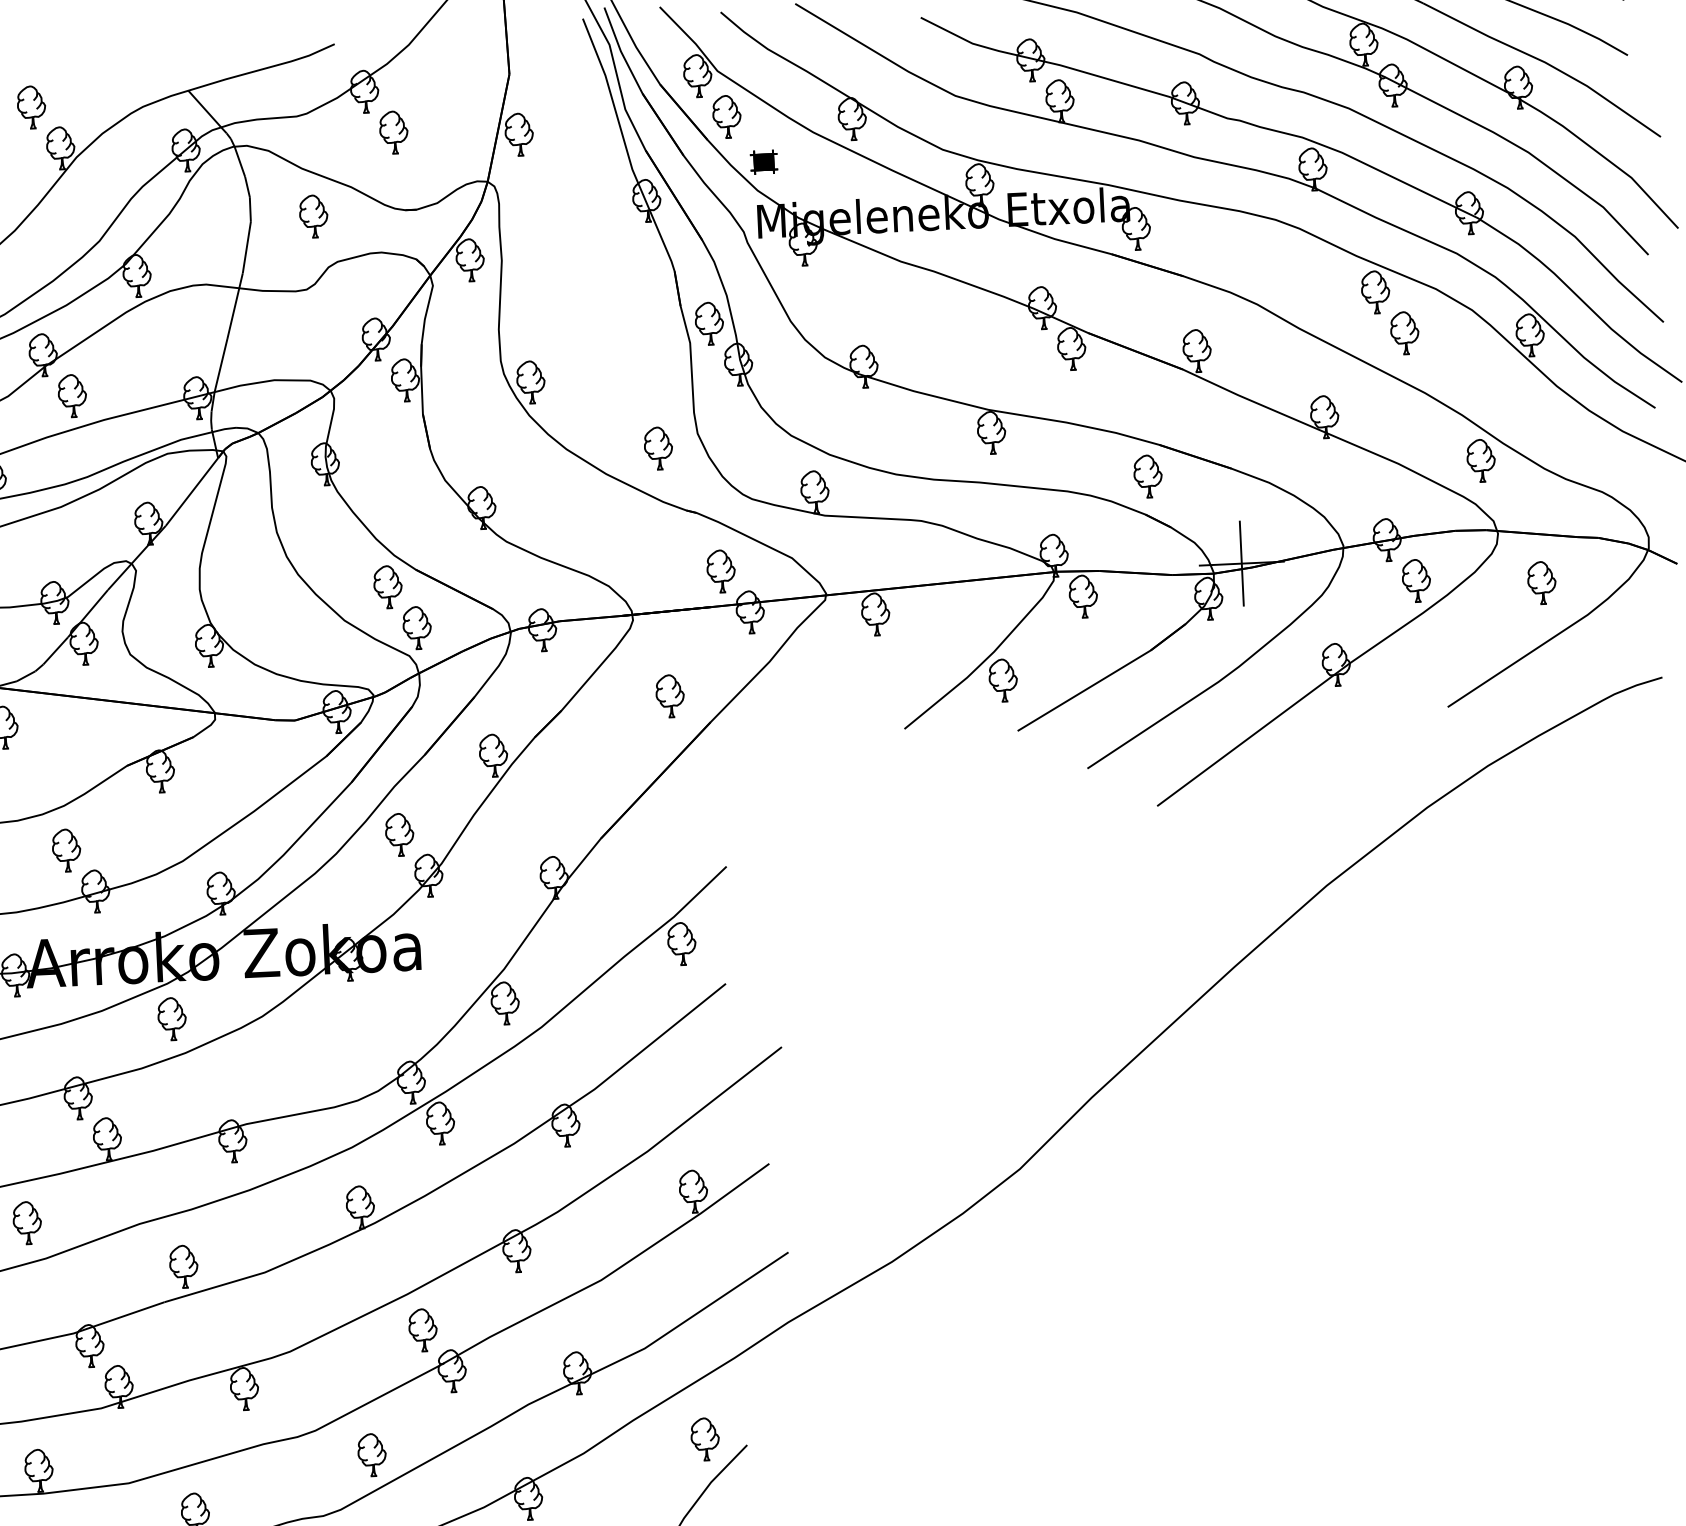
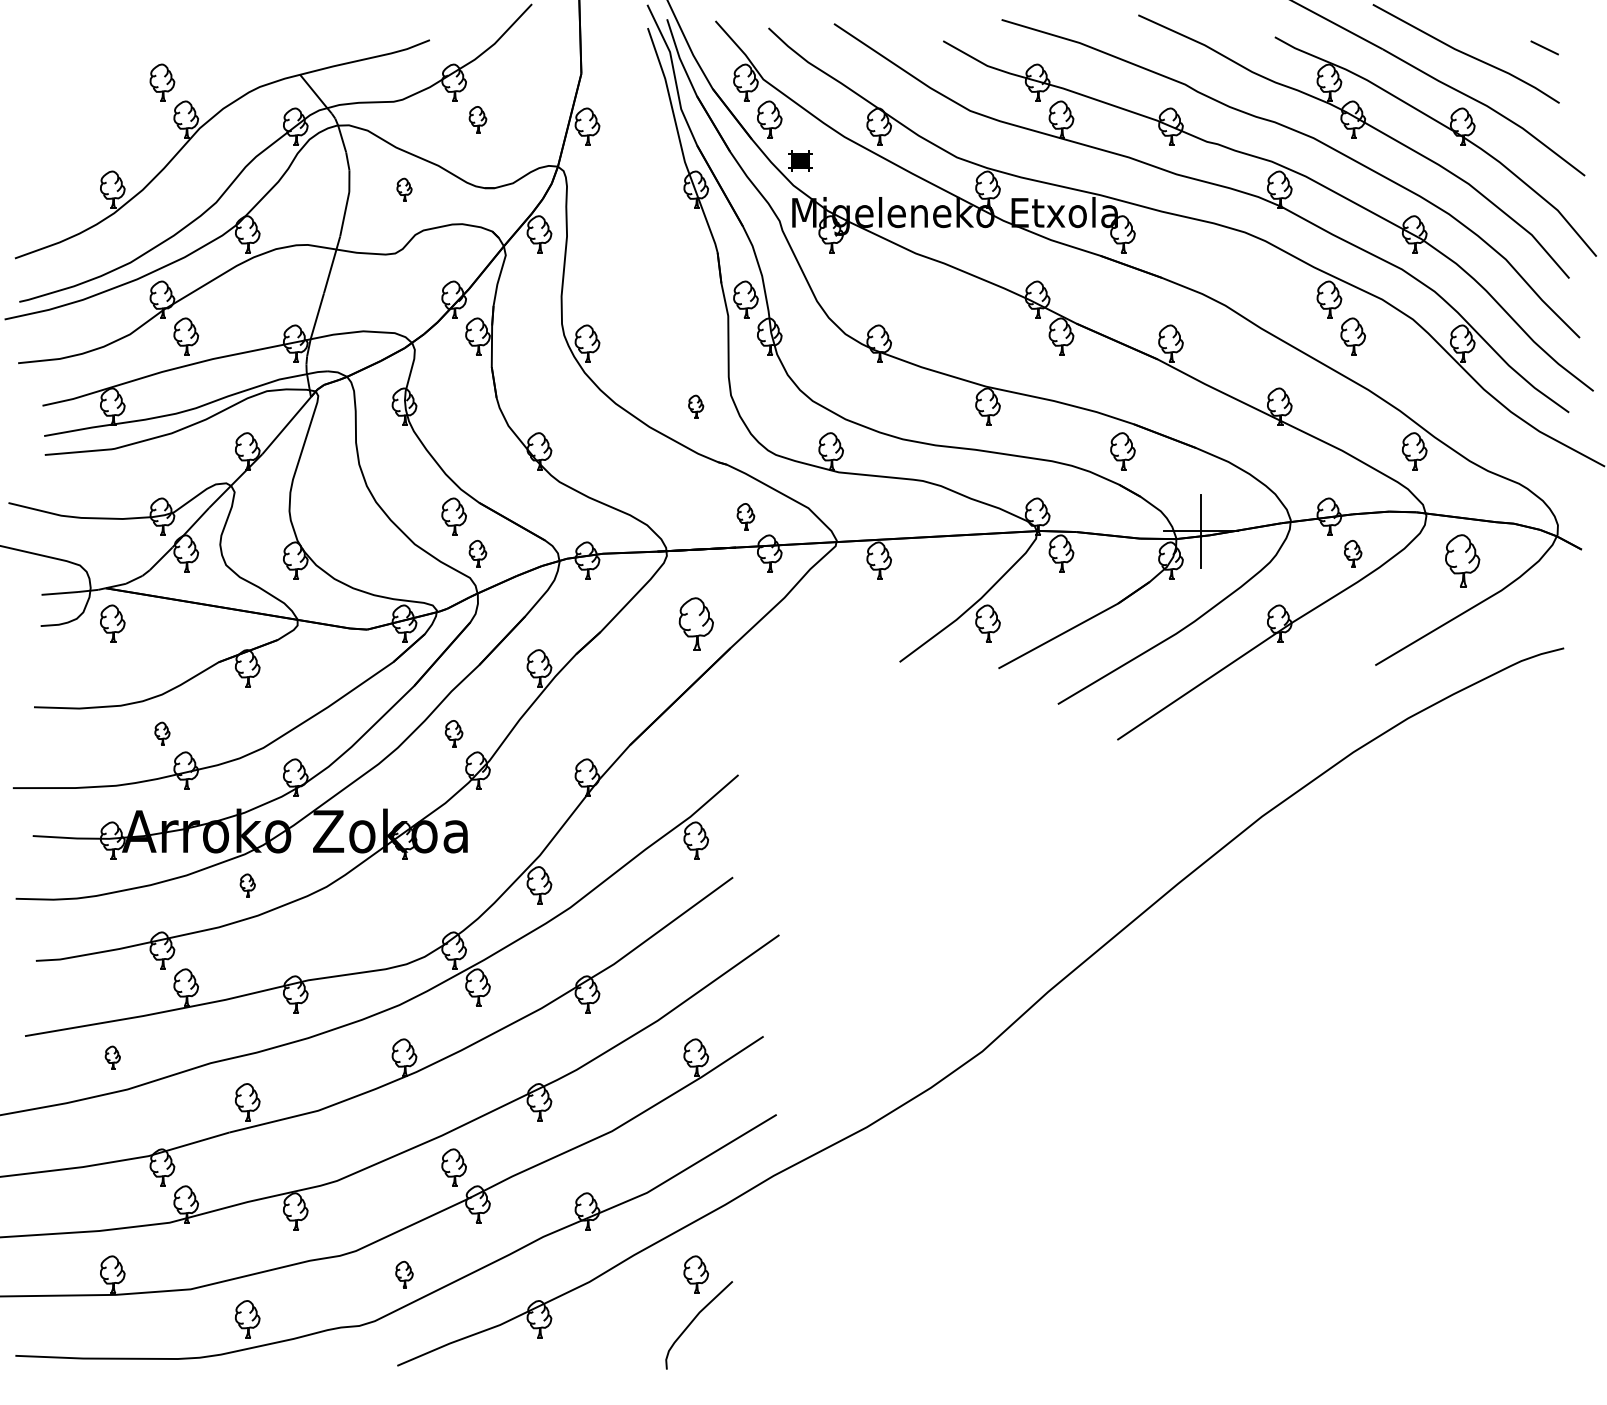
part: (393, 132) -> (477, 119), size x0.7
part: (313, 216) -> (404, 189), size x0.6
part: (657, 448) -> (695, 406), size x0.6
part: (720, 571) -> (745, 516), size x0.7
part: (1415, 580) -> (1352, 553), size x0.7
part: (1541, 582) -> (1462, 560), size x1.4
part: (416, 627) -> (477, 553), size x0.7
part: (669, 695) -> (695, 623), size x1.4
part: (398, 834) -> (453, 733), size x0.7
part: (66, 850) -> (162, 733), size x0.6
part: (171, 1019) -> (247, 885), size x0.6
part: (27, 1222) -> (112, 1057), size x0.6
part: (372, 1454) -> (404, 1274), size x0.7

